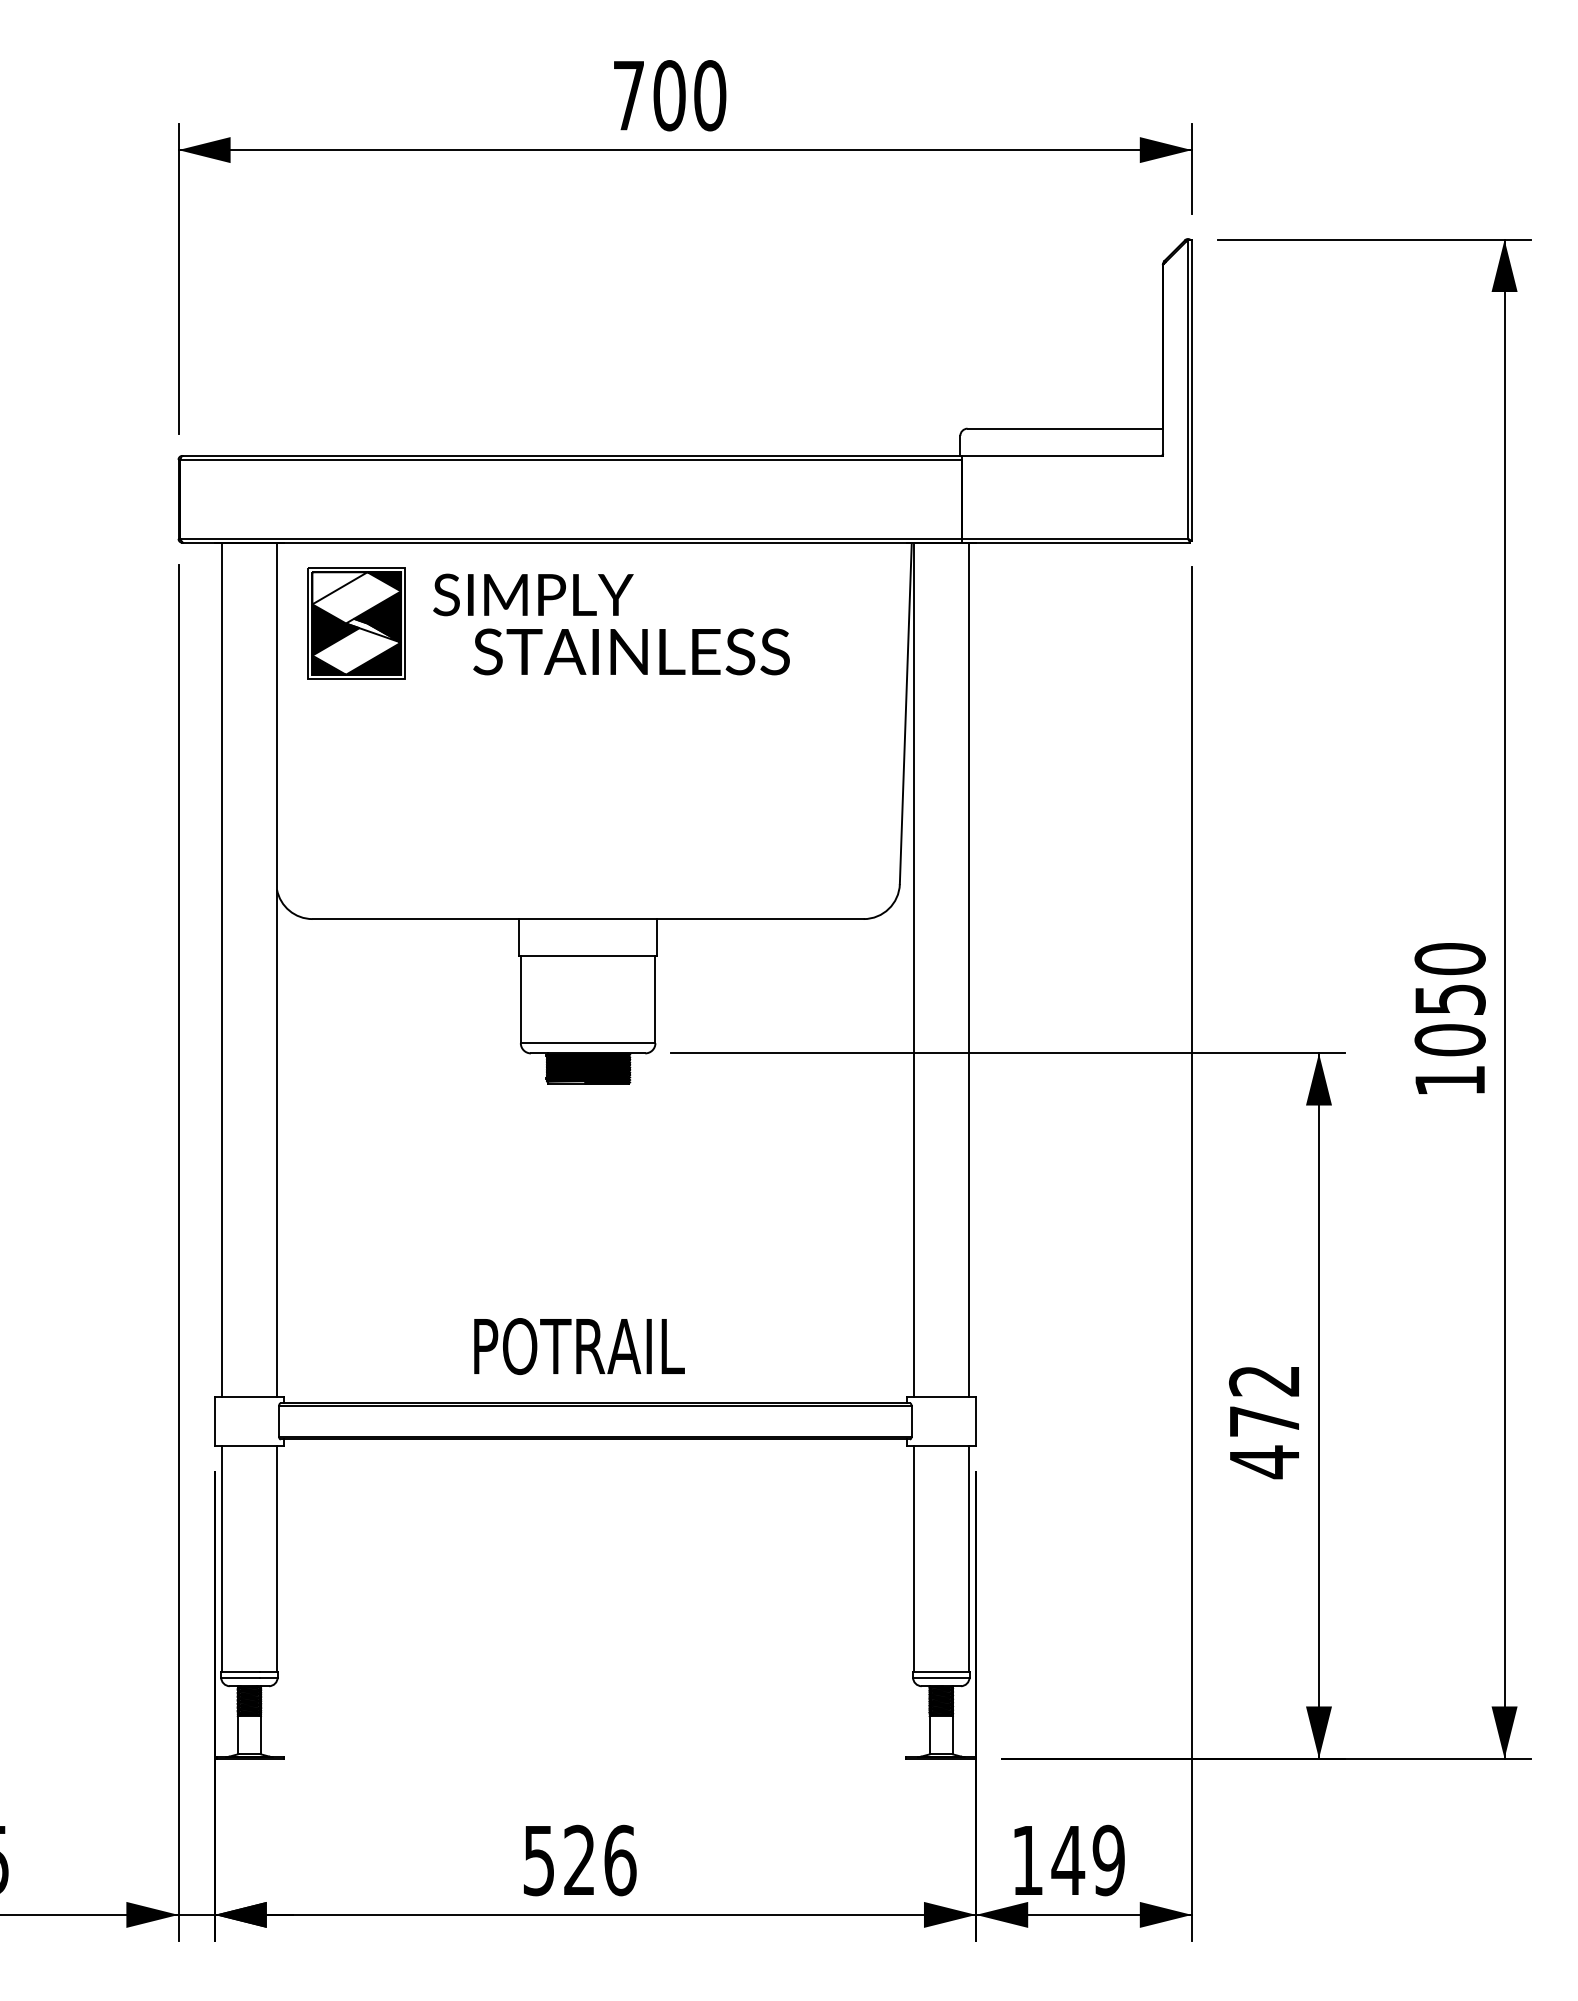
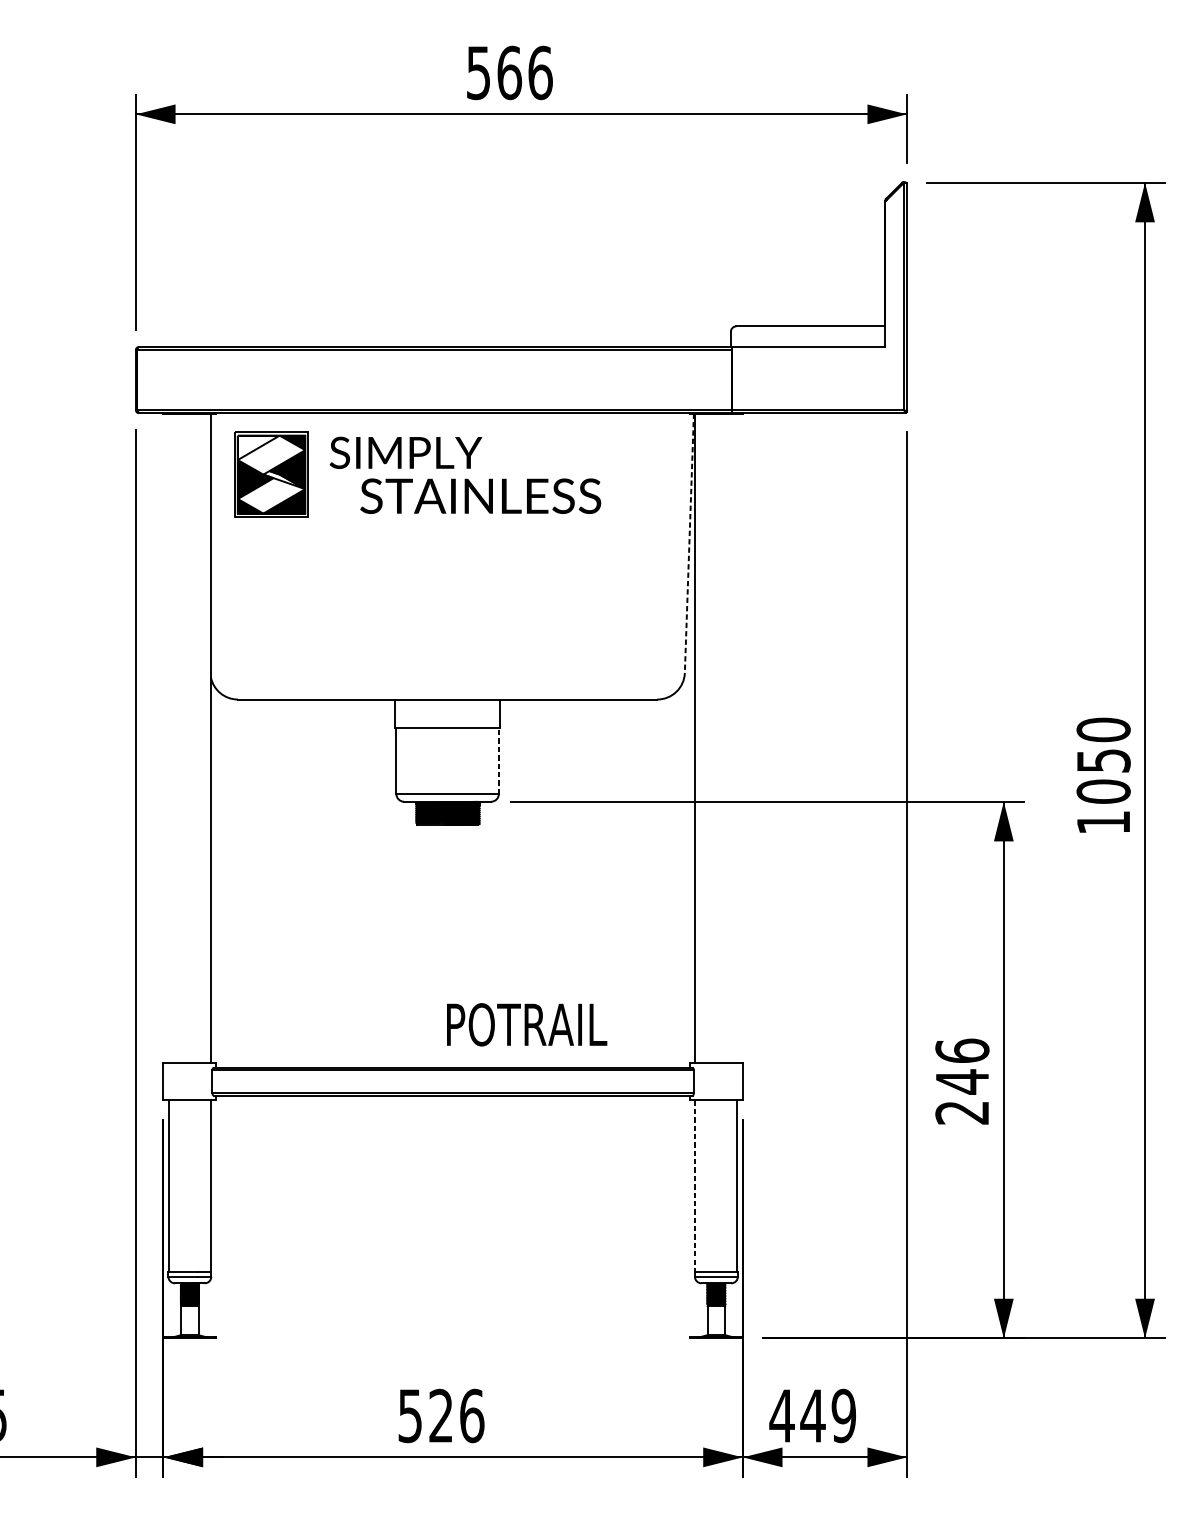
text: (669, 95) -> (509, 72), 700 -> 566
line: (905, 713) -> (689, 543), solid -> dashed
line: (221, 969) -> (168, 737), removed
line: (968, 969) -> (737, 737), removed
line: (655, 999) -> (498, 760), solid -> dashed
text: (579, 1346) -> (527, 1024), moved
text: (1264, 1421) -> (962, 1081), 472 -> 246
line: (913, 1558) -> (695, 1186), solid -> dashed
text: (1027, 1860) -> (781, 1415), 149 -> 449

